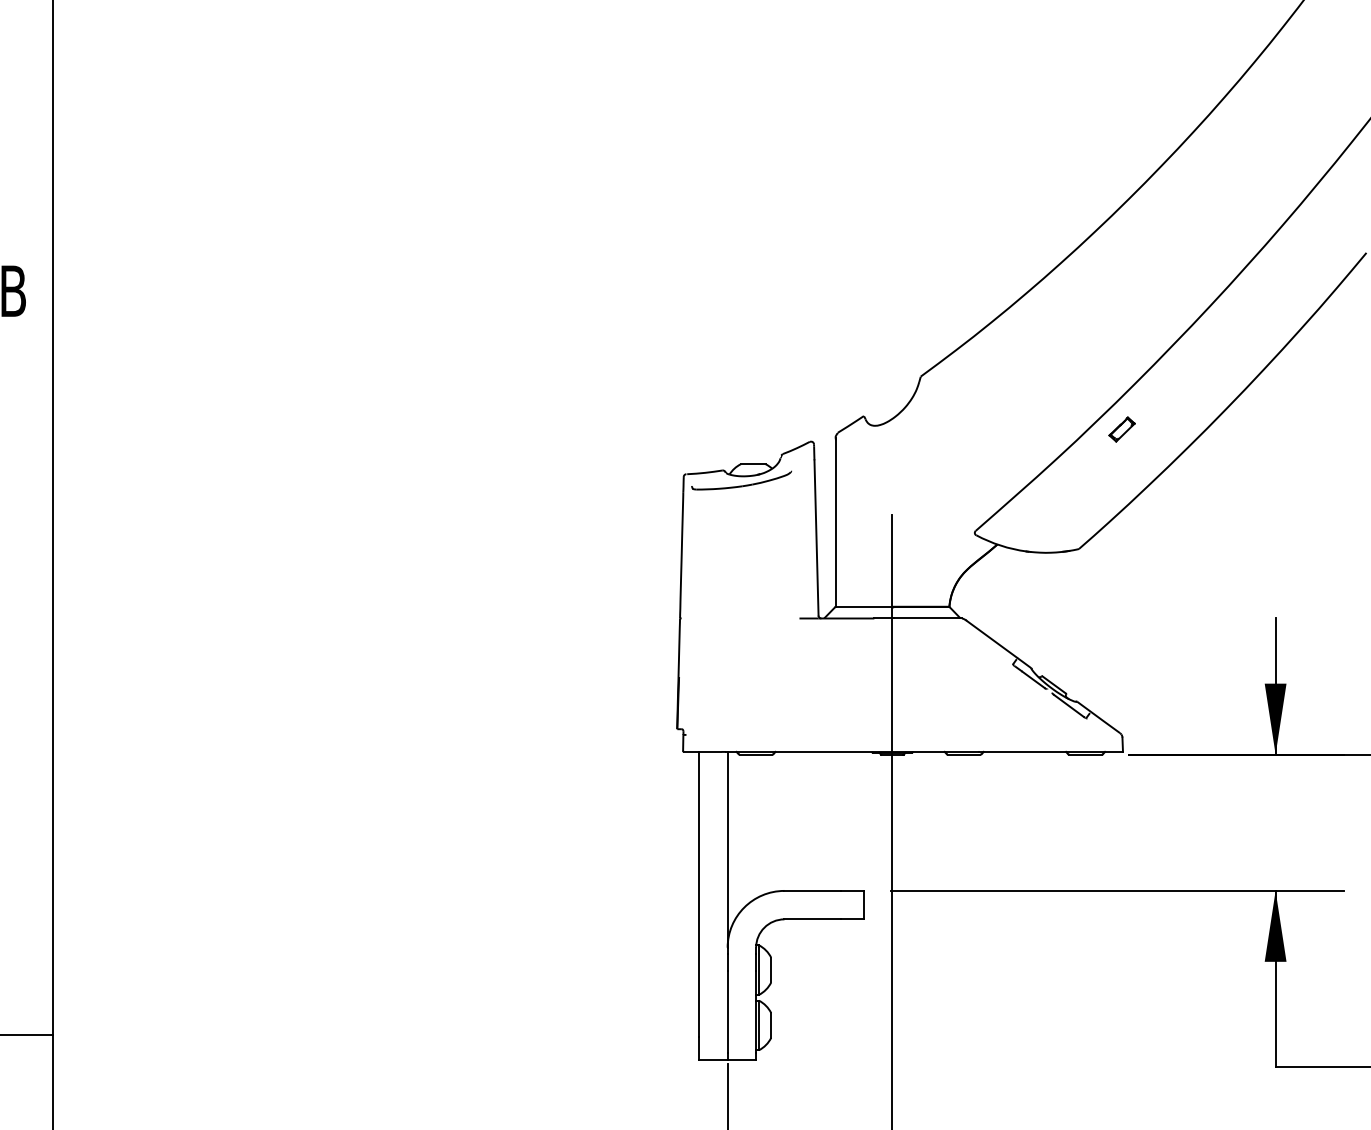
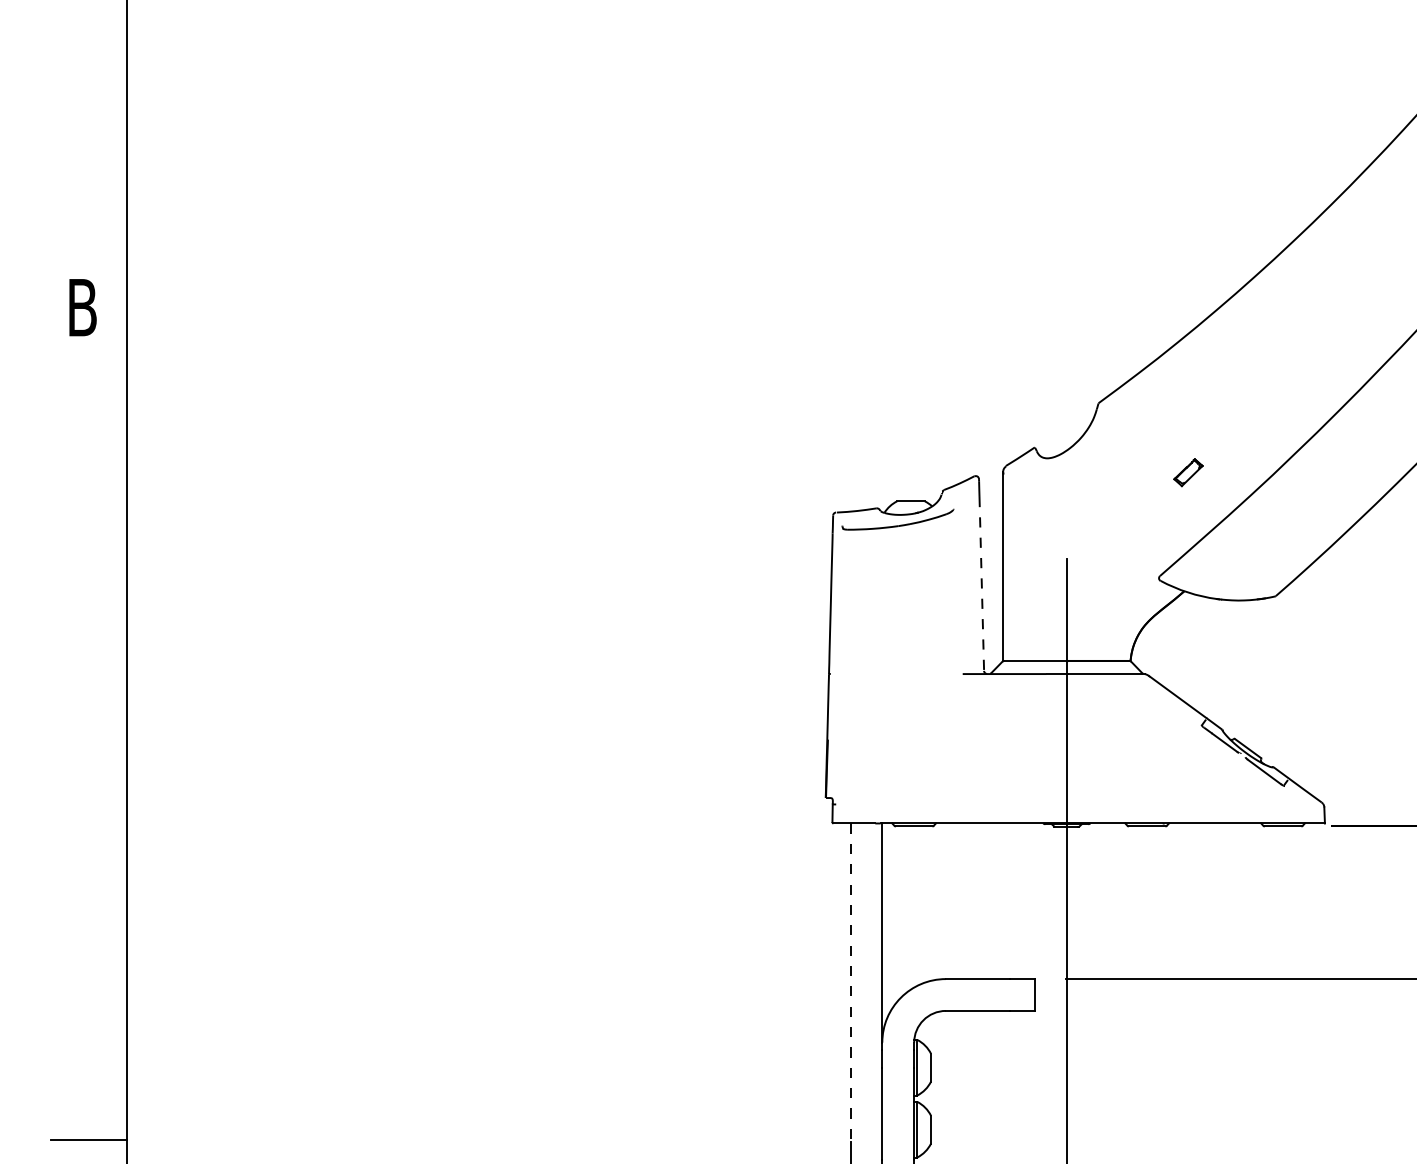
part: (1121, 429) -> (1187, 472), moved
line: (816, 537) -> (981, 583), solid -> dashed
line: (699, 894) -> (850, 983), solid -> dashed

